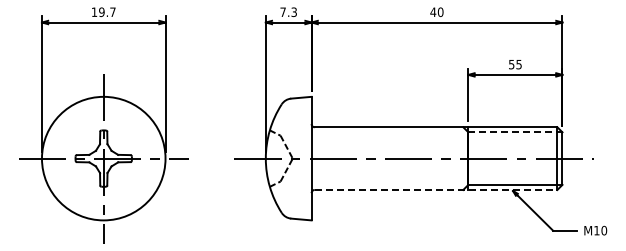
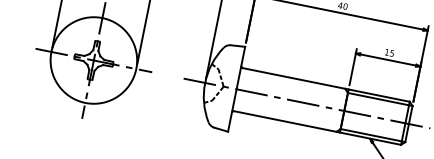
text: (511, 64) -> (386, 52), 55 -> 15
line: (515, 132) -> (380, 99), dashed -> solid
line: (436, 189) -> (318, 127), dashed -> solid

